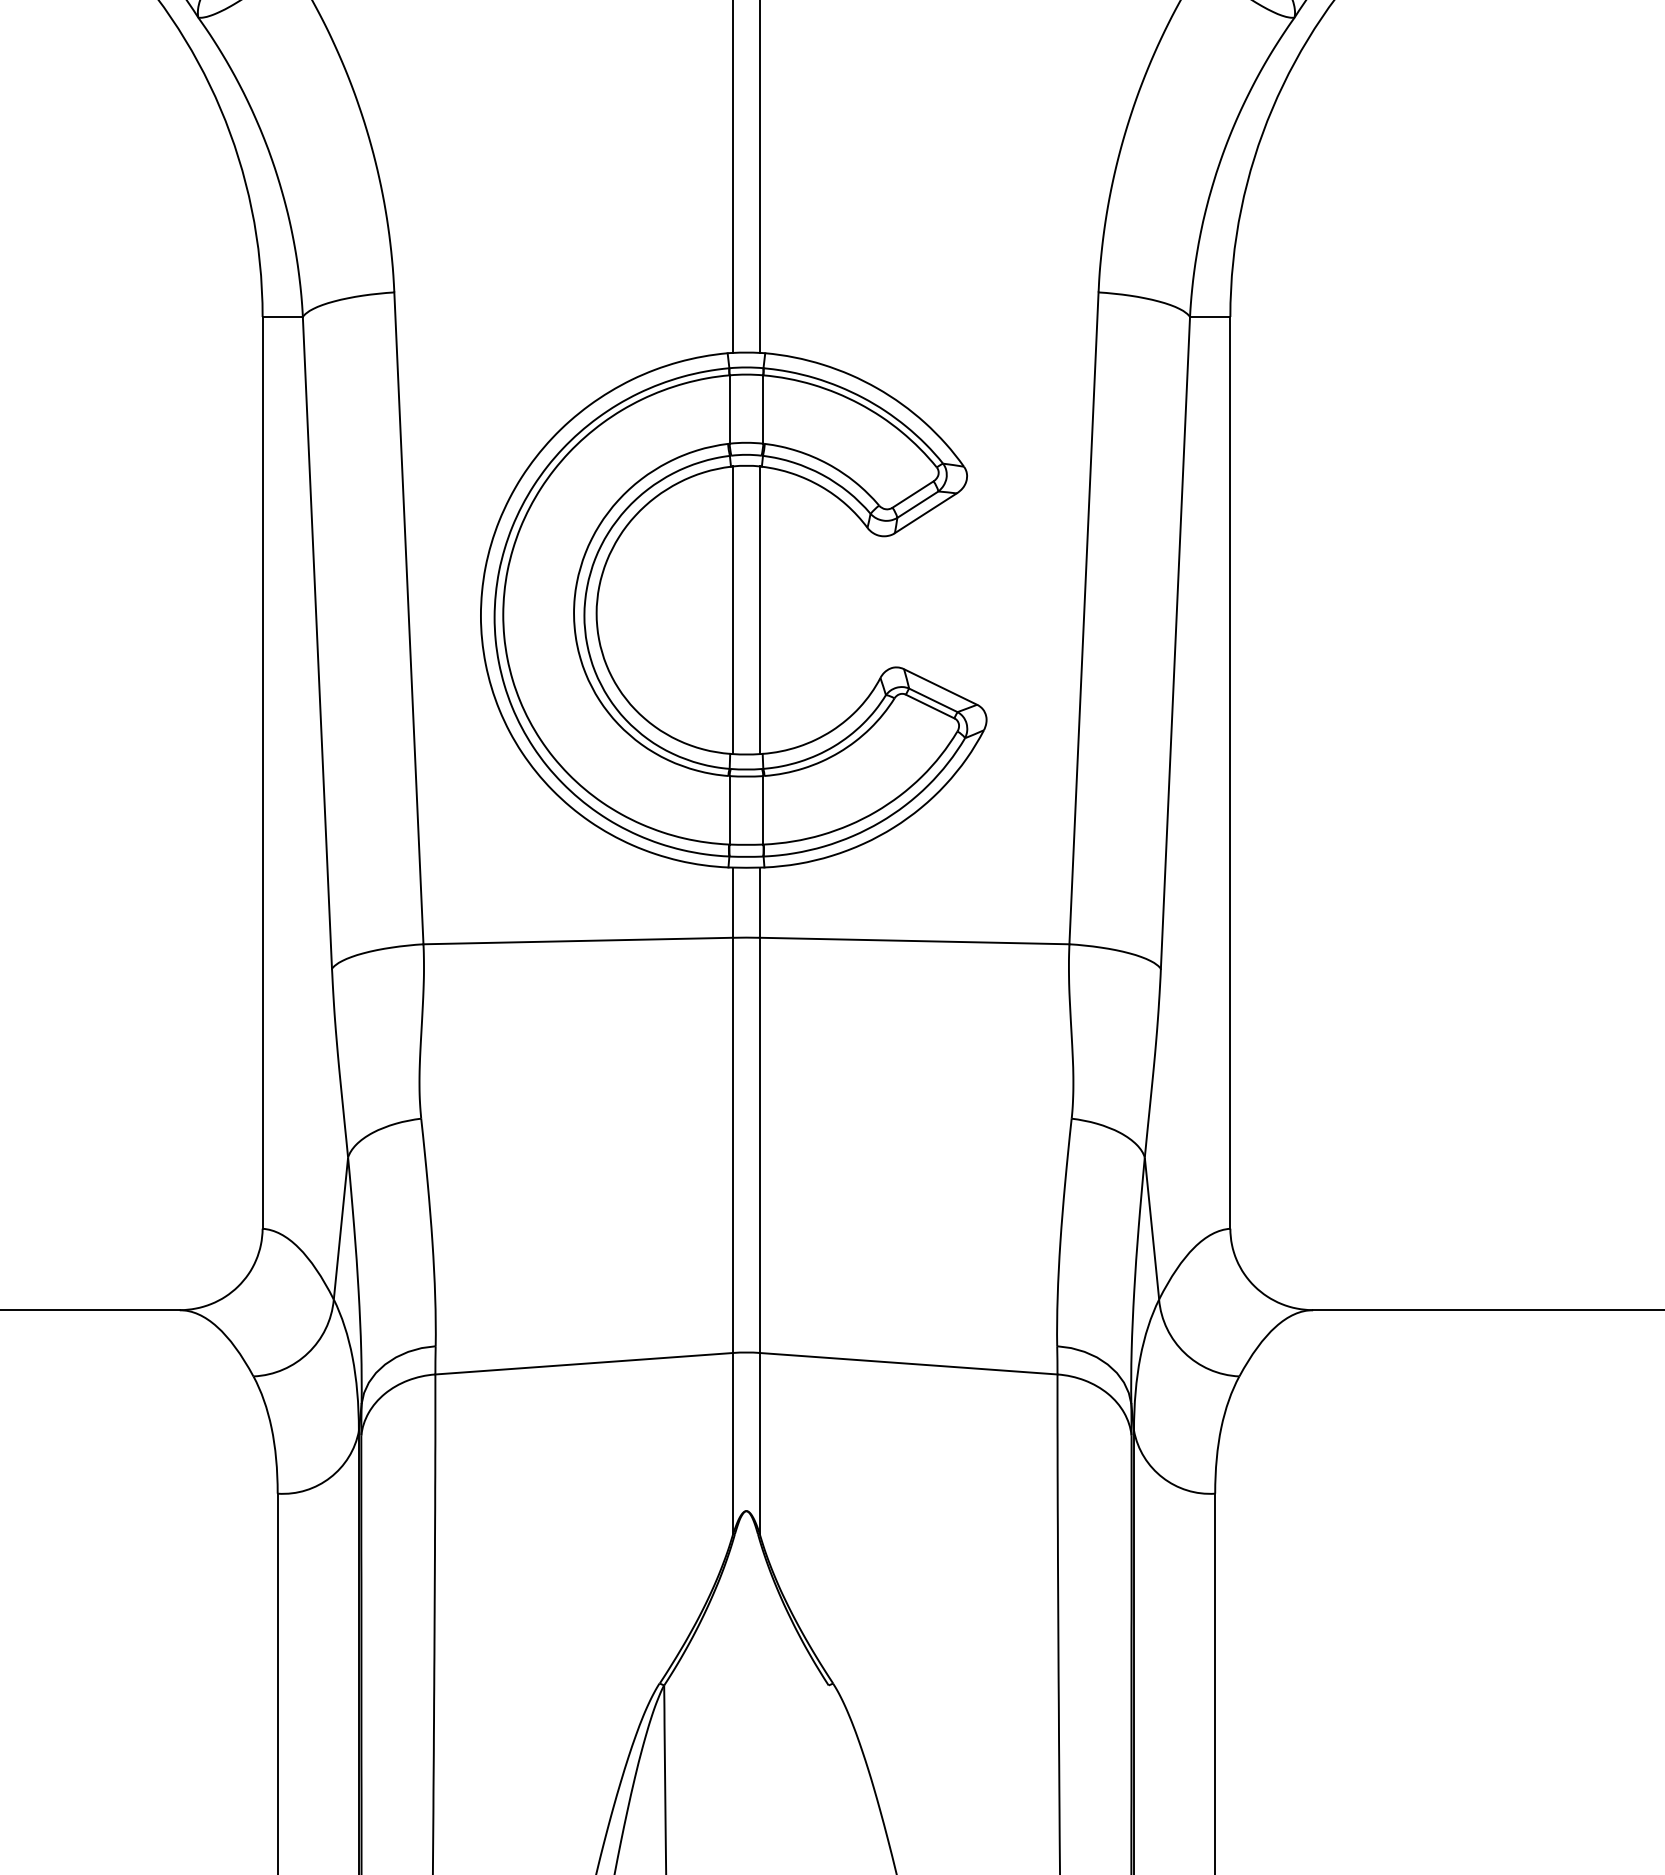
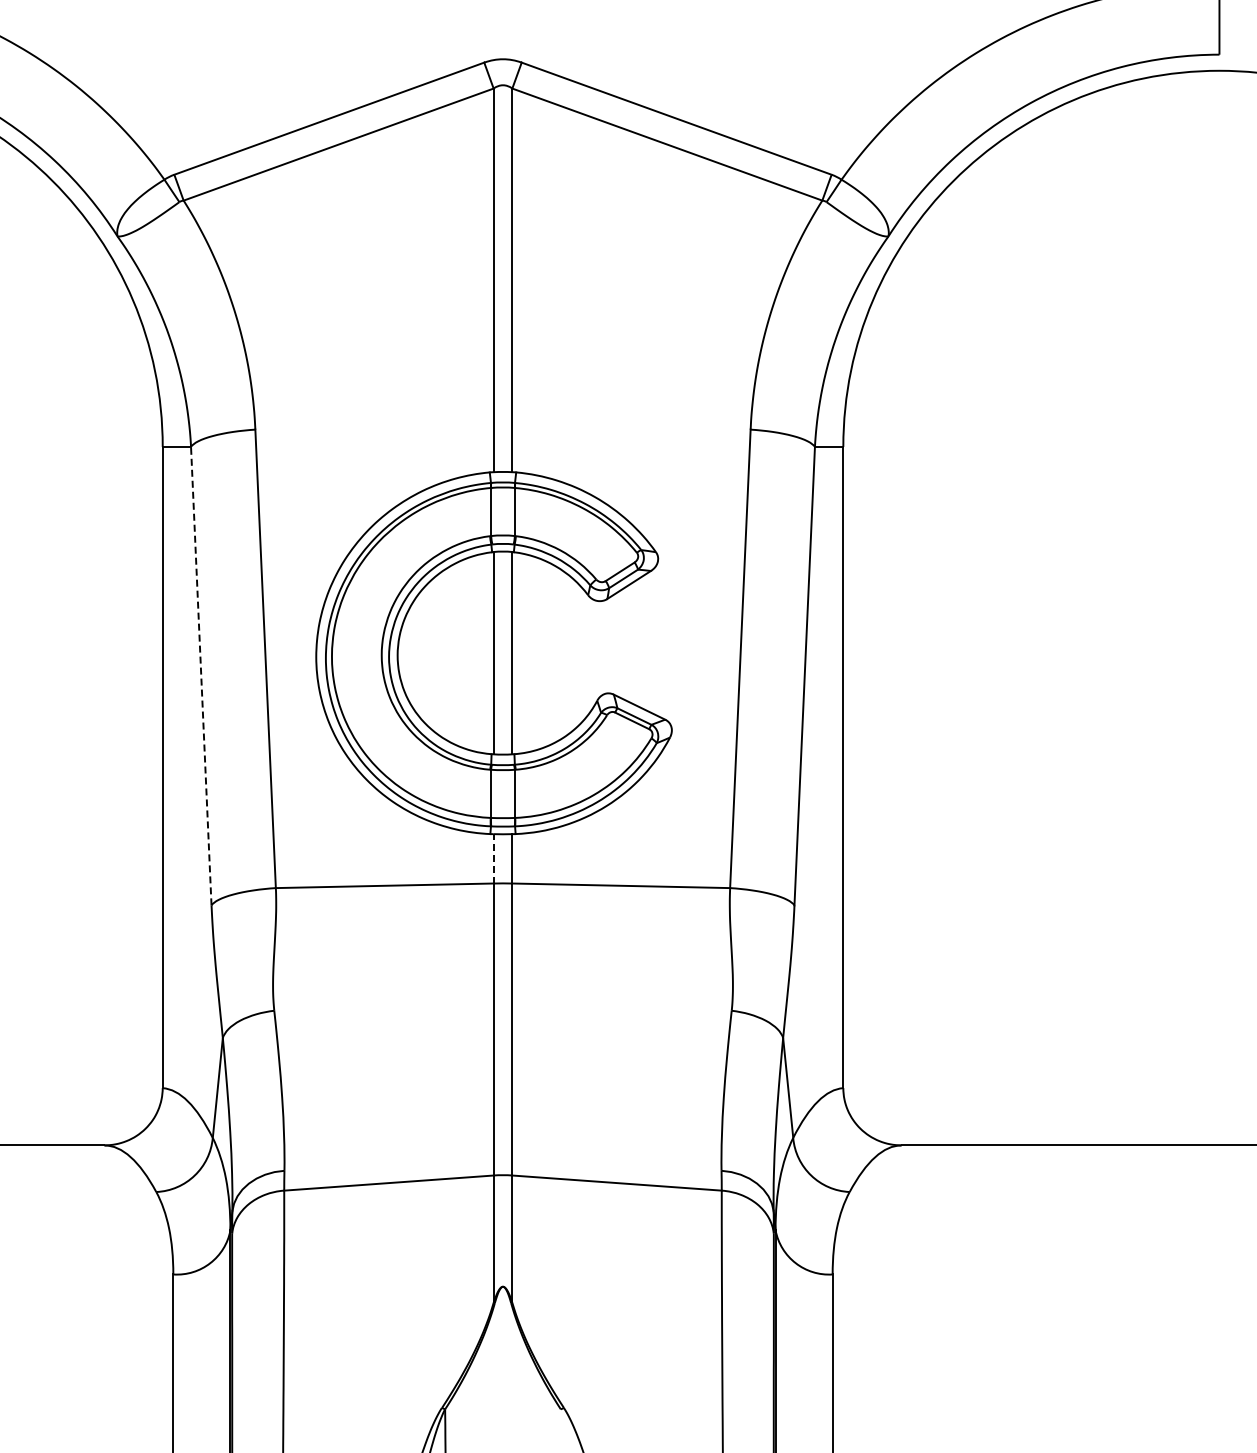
line: (317, 642) -> (201, 675), solid -> dashed
line: (732, 902) -> (493, 858), solid -> dashed

